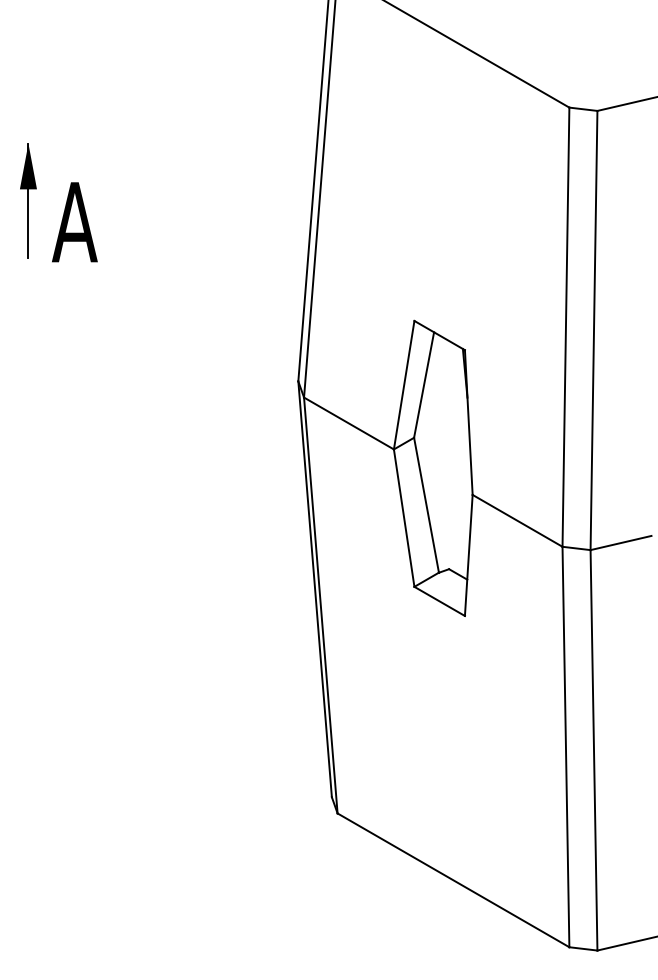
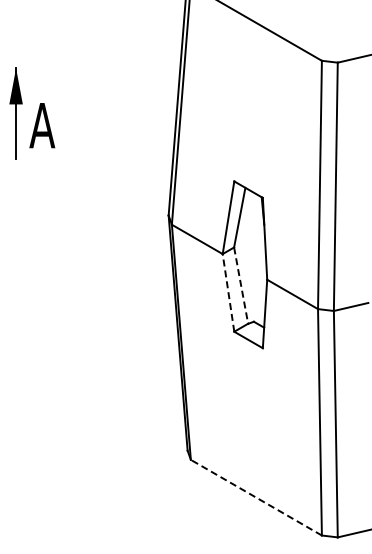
part: (27, 200) -> (15, 113), size x1.4
line: (427, 505) -> (241, 285), solid -> dashed
line: (404, 517) -> (228, 292), solid -> dashed
line: (453, 879) -> (256, 497), solid -> dashed

